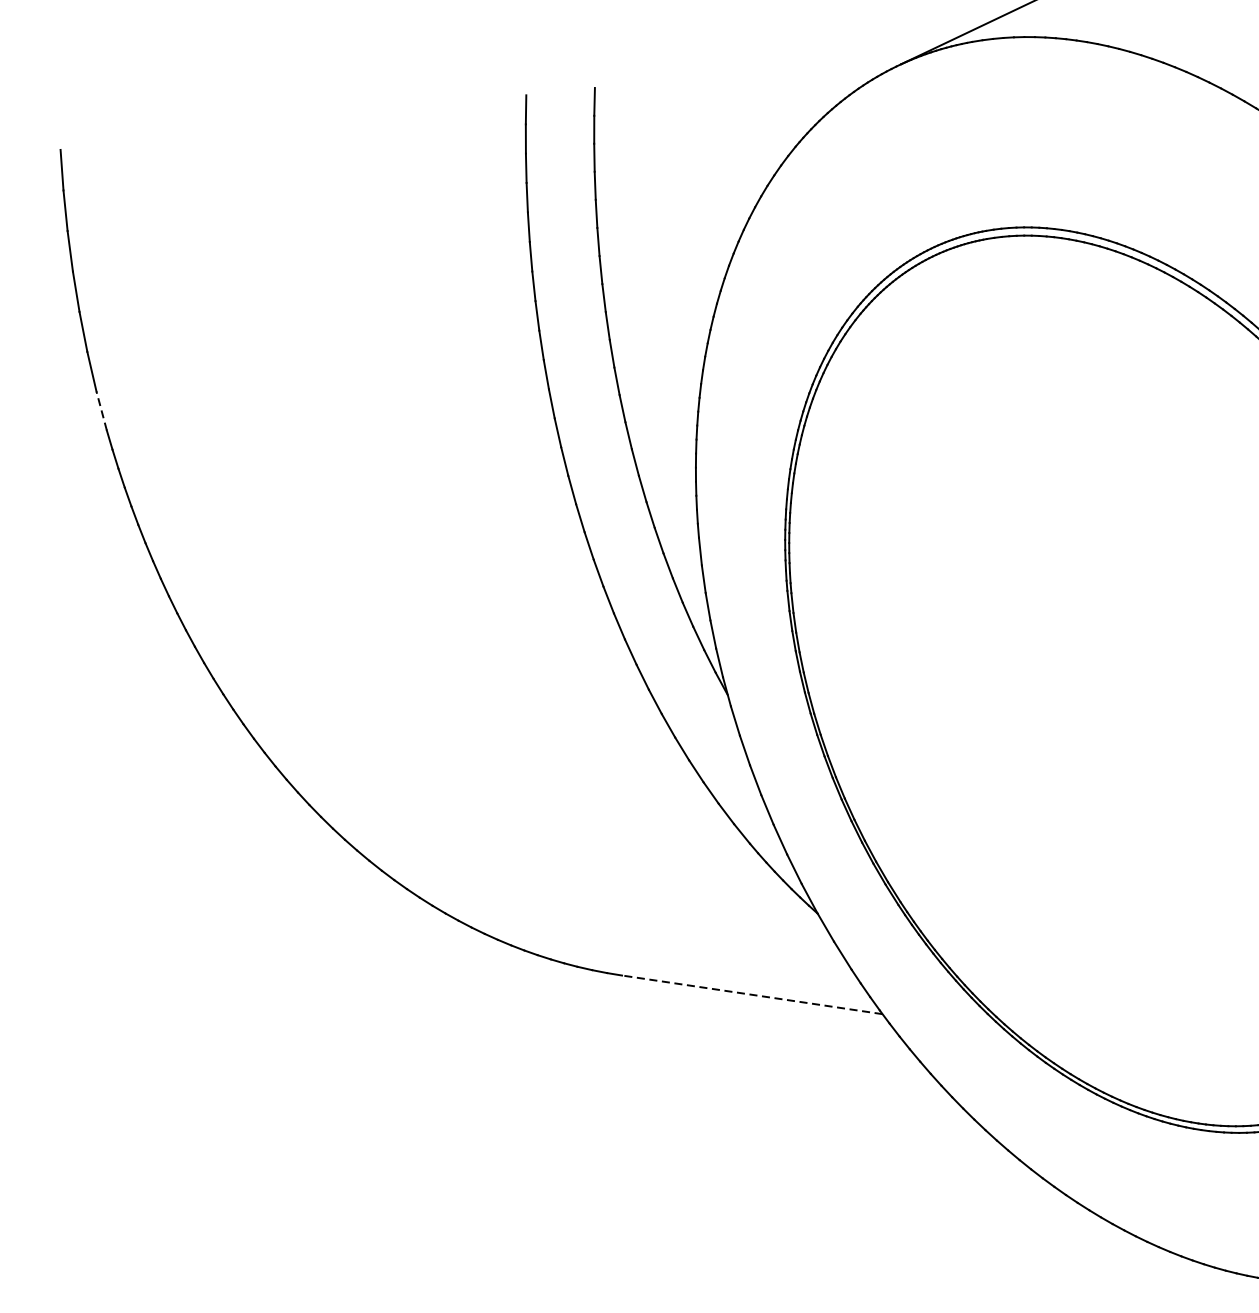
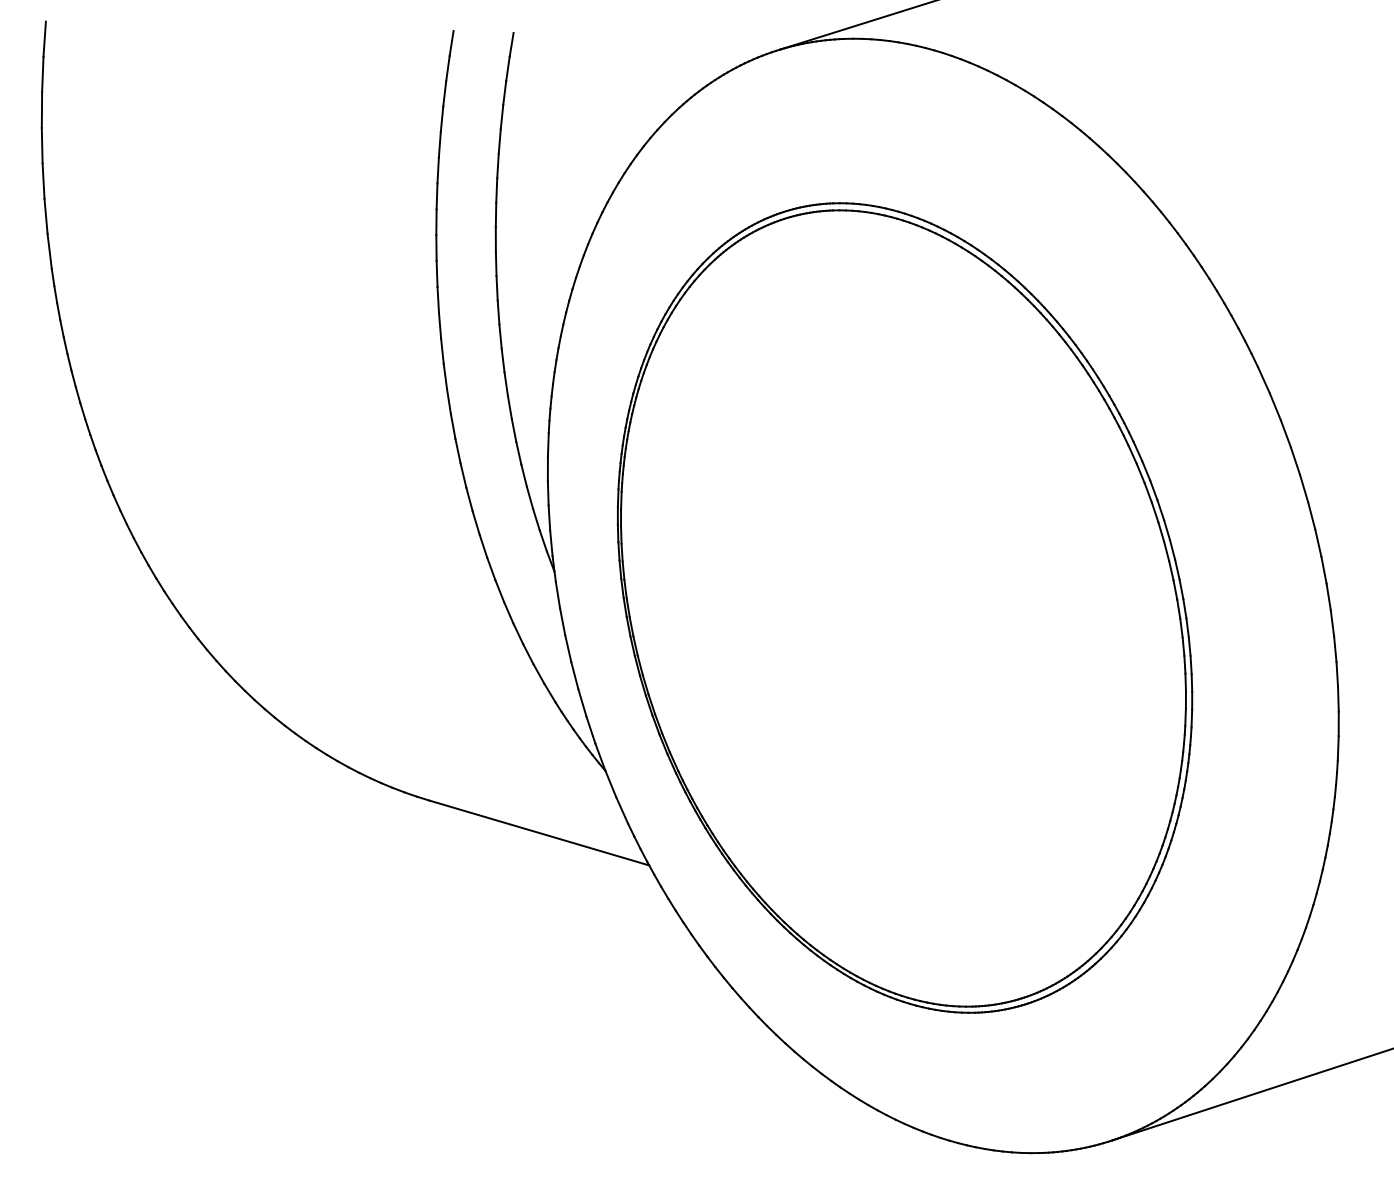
line: (101, 411) -> (49, 251), dashed -> solid
line: (752, 995) -> (539, 833), dashed -> solid

